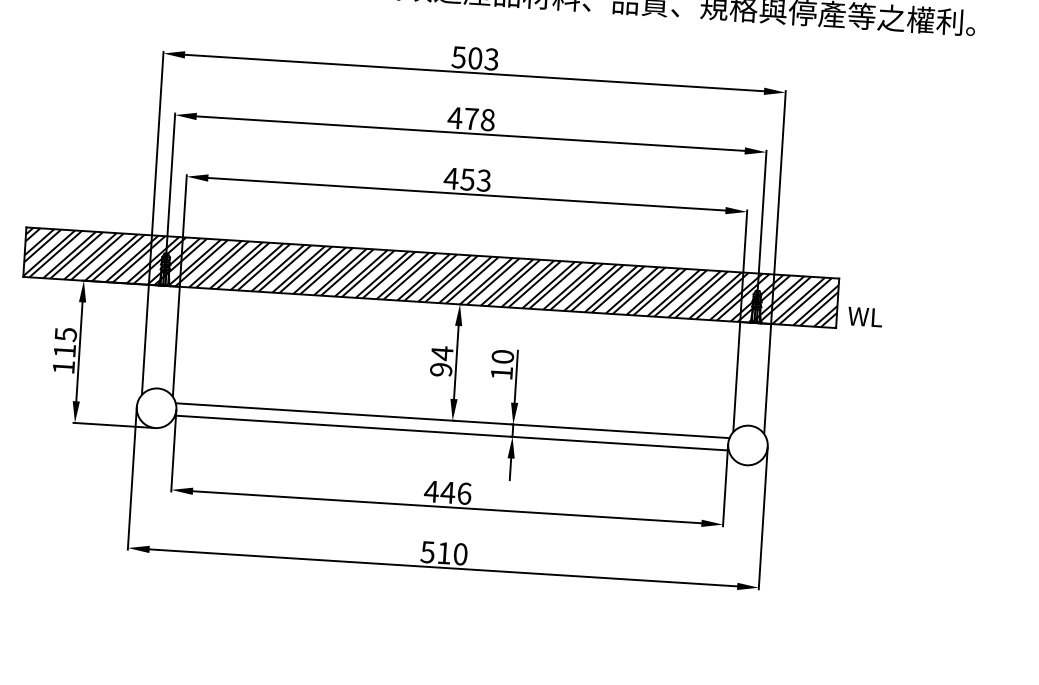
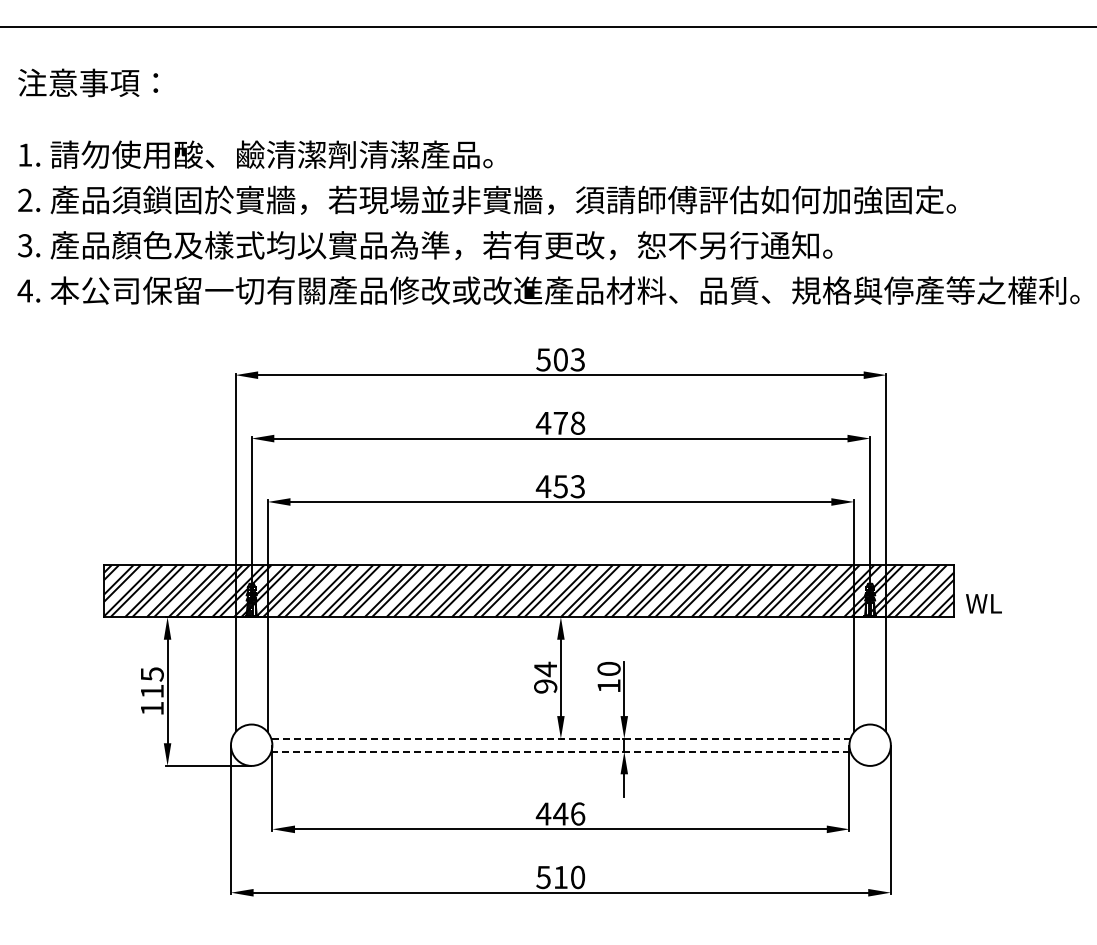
line: (452, 420) -> (560, 738), solid -> dashed
line: (451, 432) -> (560, 751), solid -> dashed

